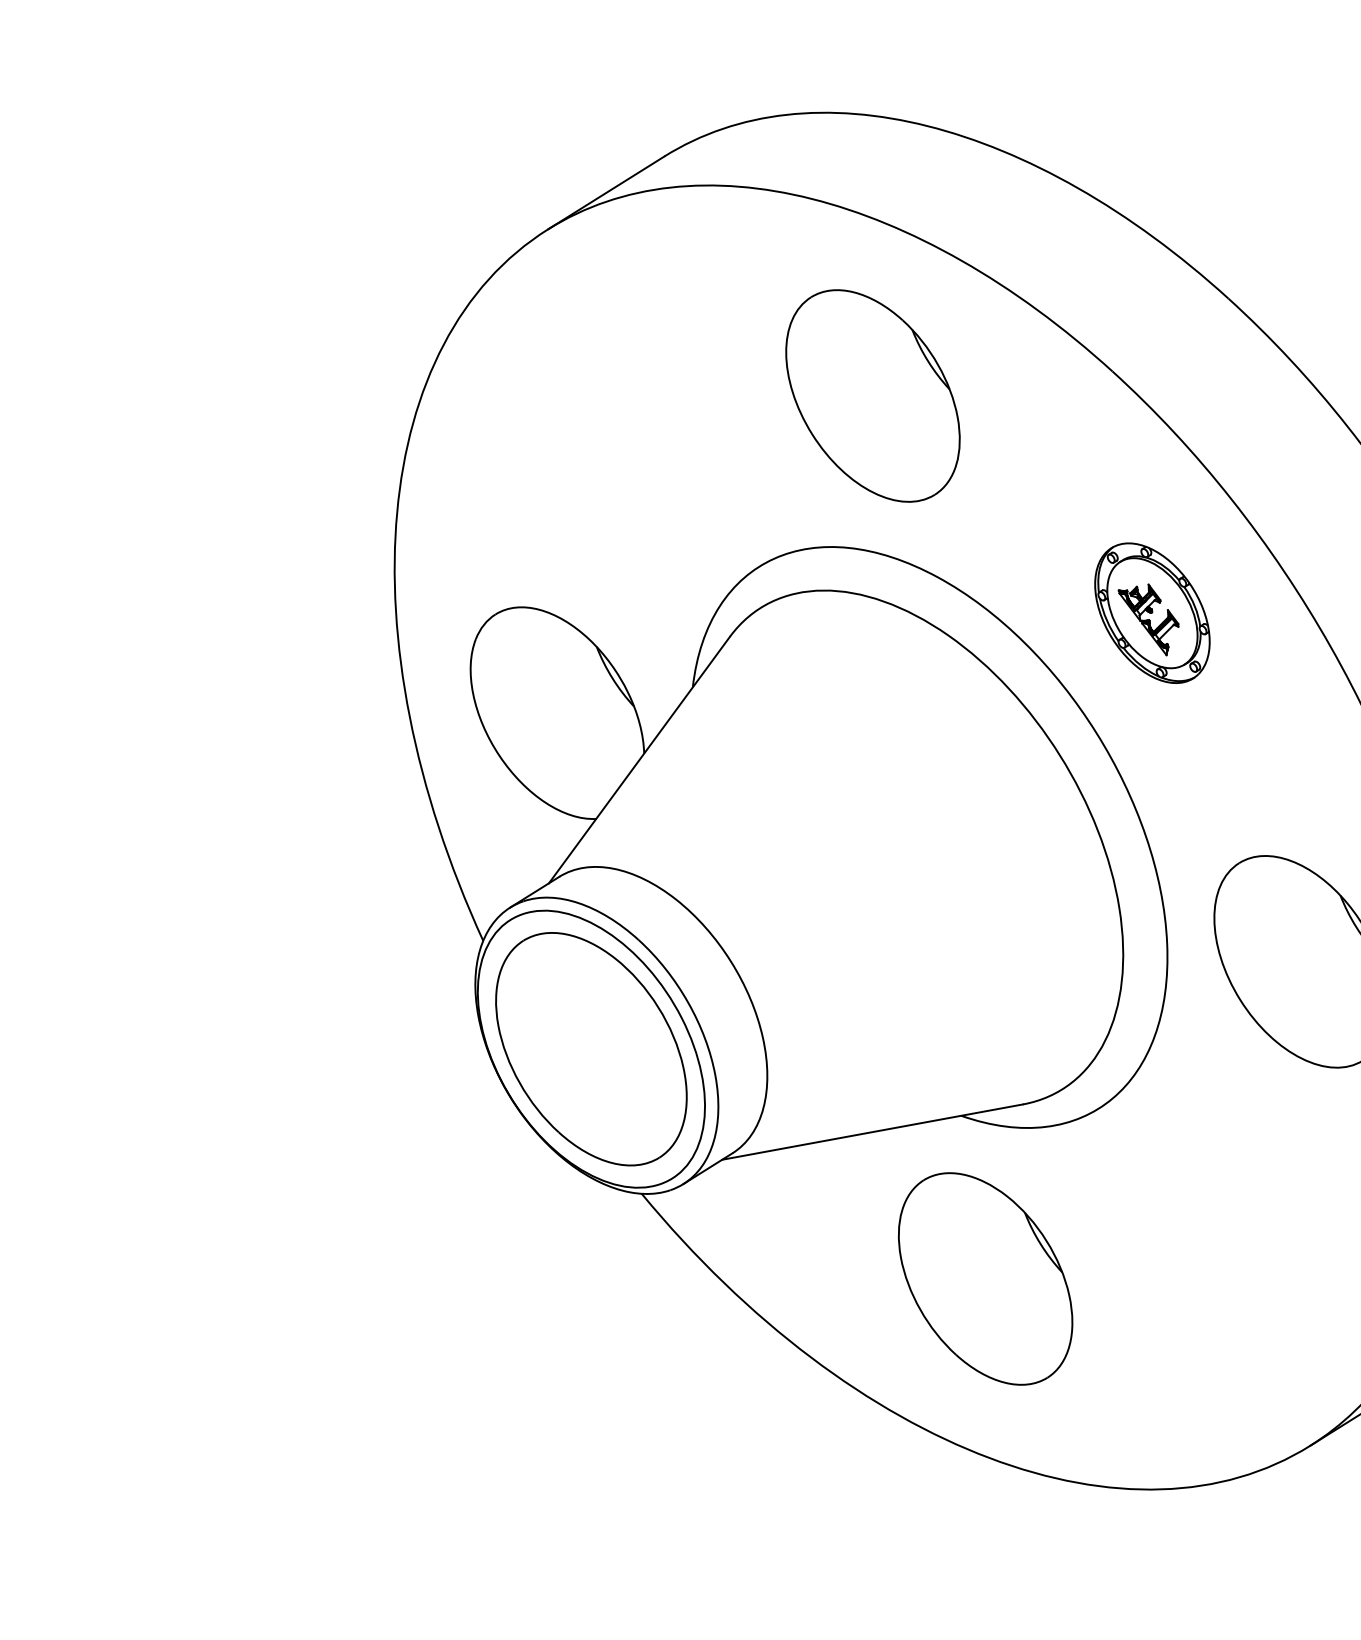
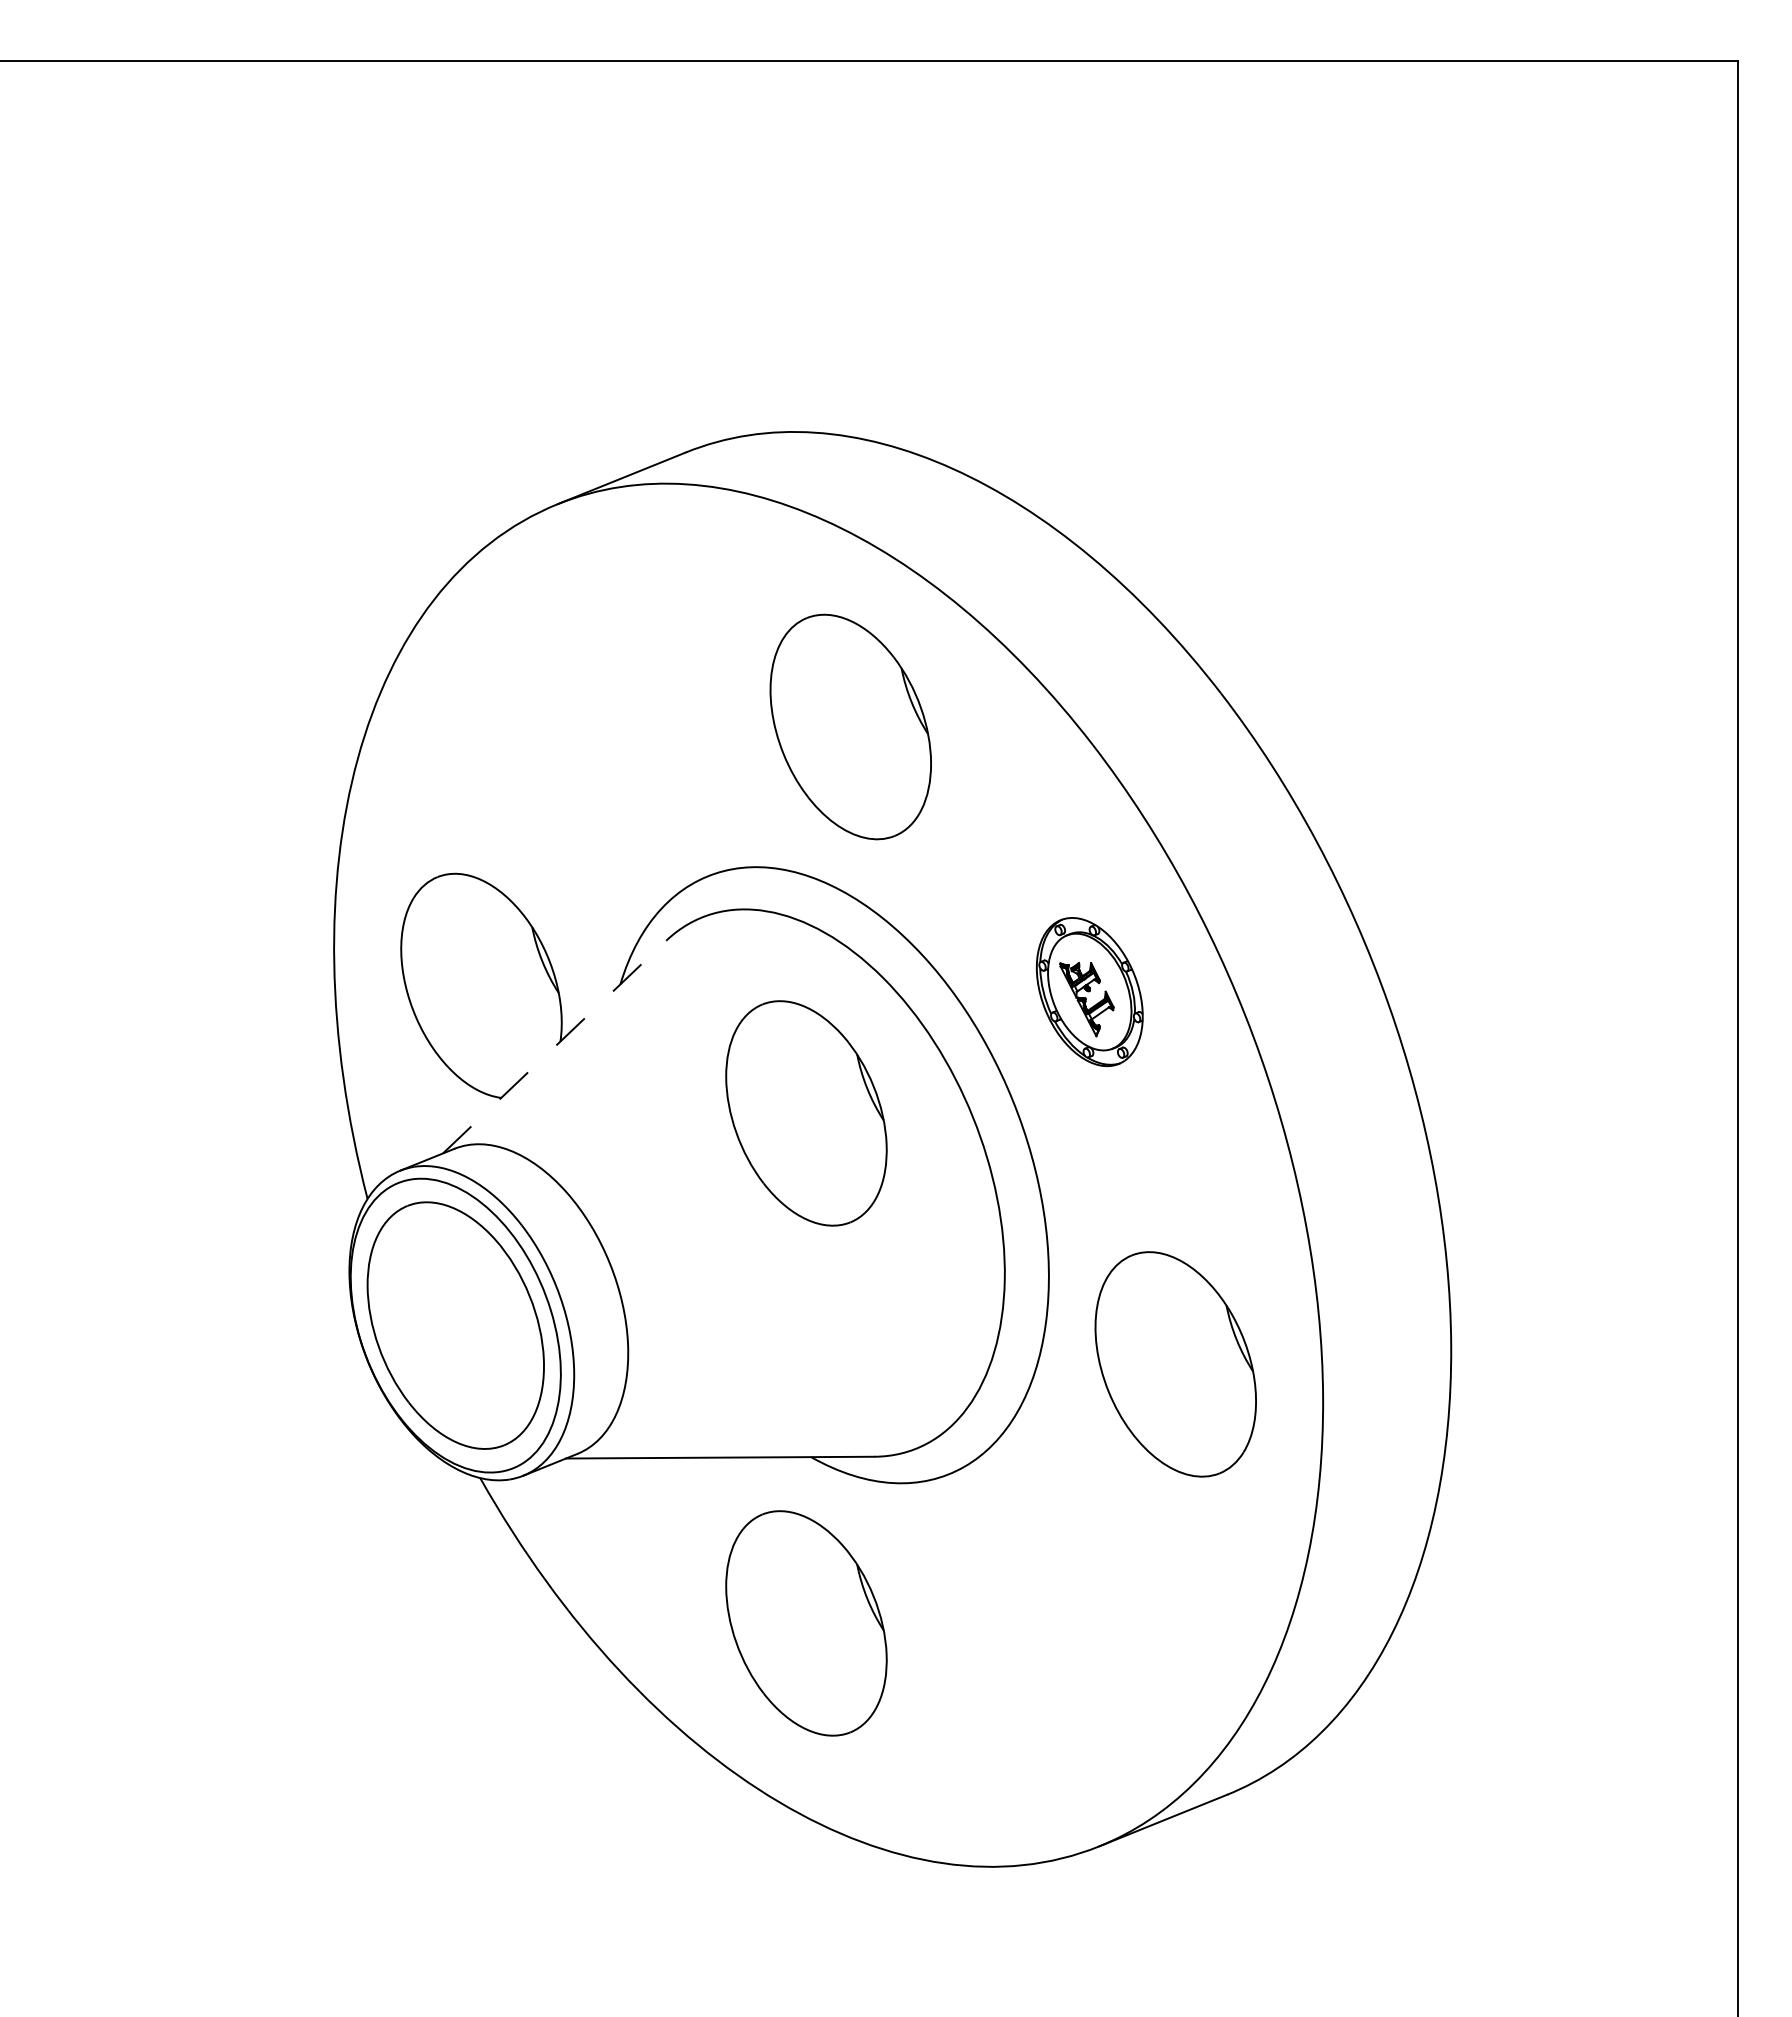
line: (639, 759) -> (554, 1046), solid -> dashed
part: (896, 781) -> (806, 1113), added

